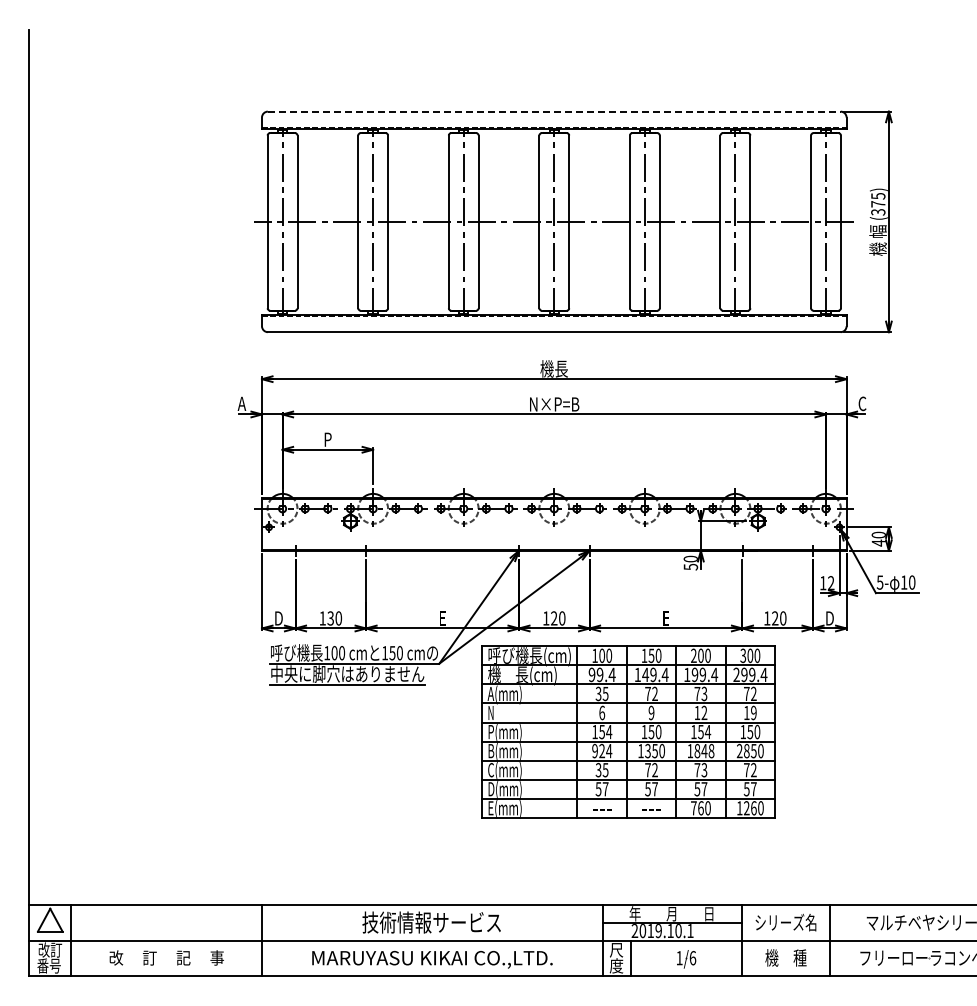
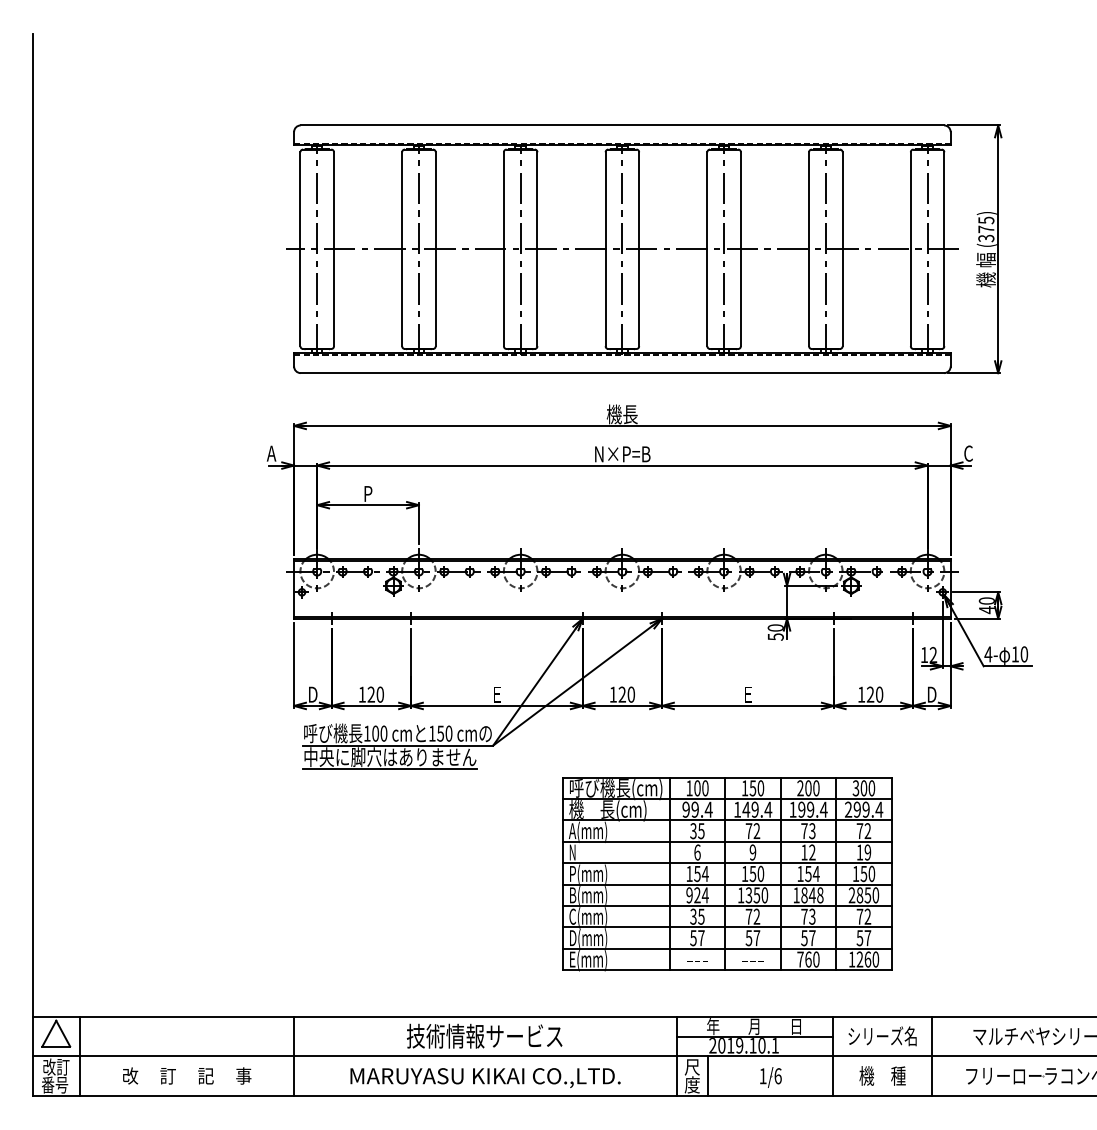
line: (554, 111) -> (622, 125), dashed -> solid
text: (879, 582) -> (987, 654), 5- -> 4-
text: (330, 618) -> (371, 694), 130 -> 120
part: (628, 731) -> (727, 873), moved

